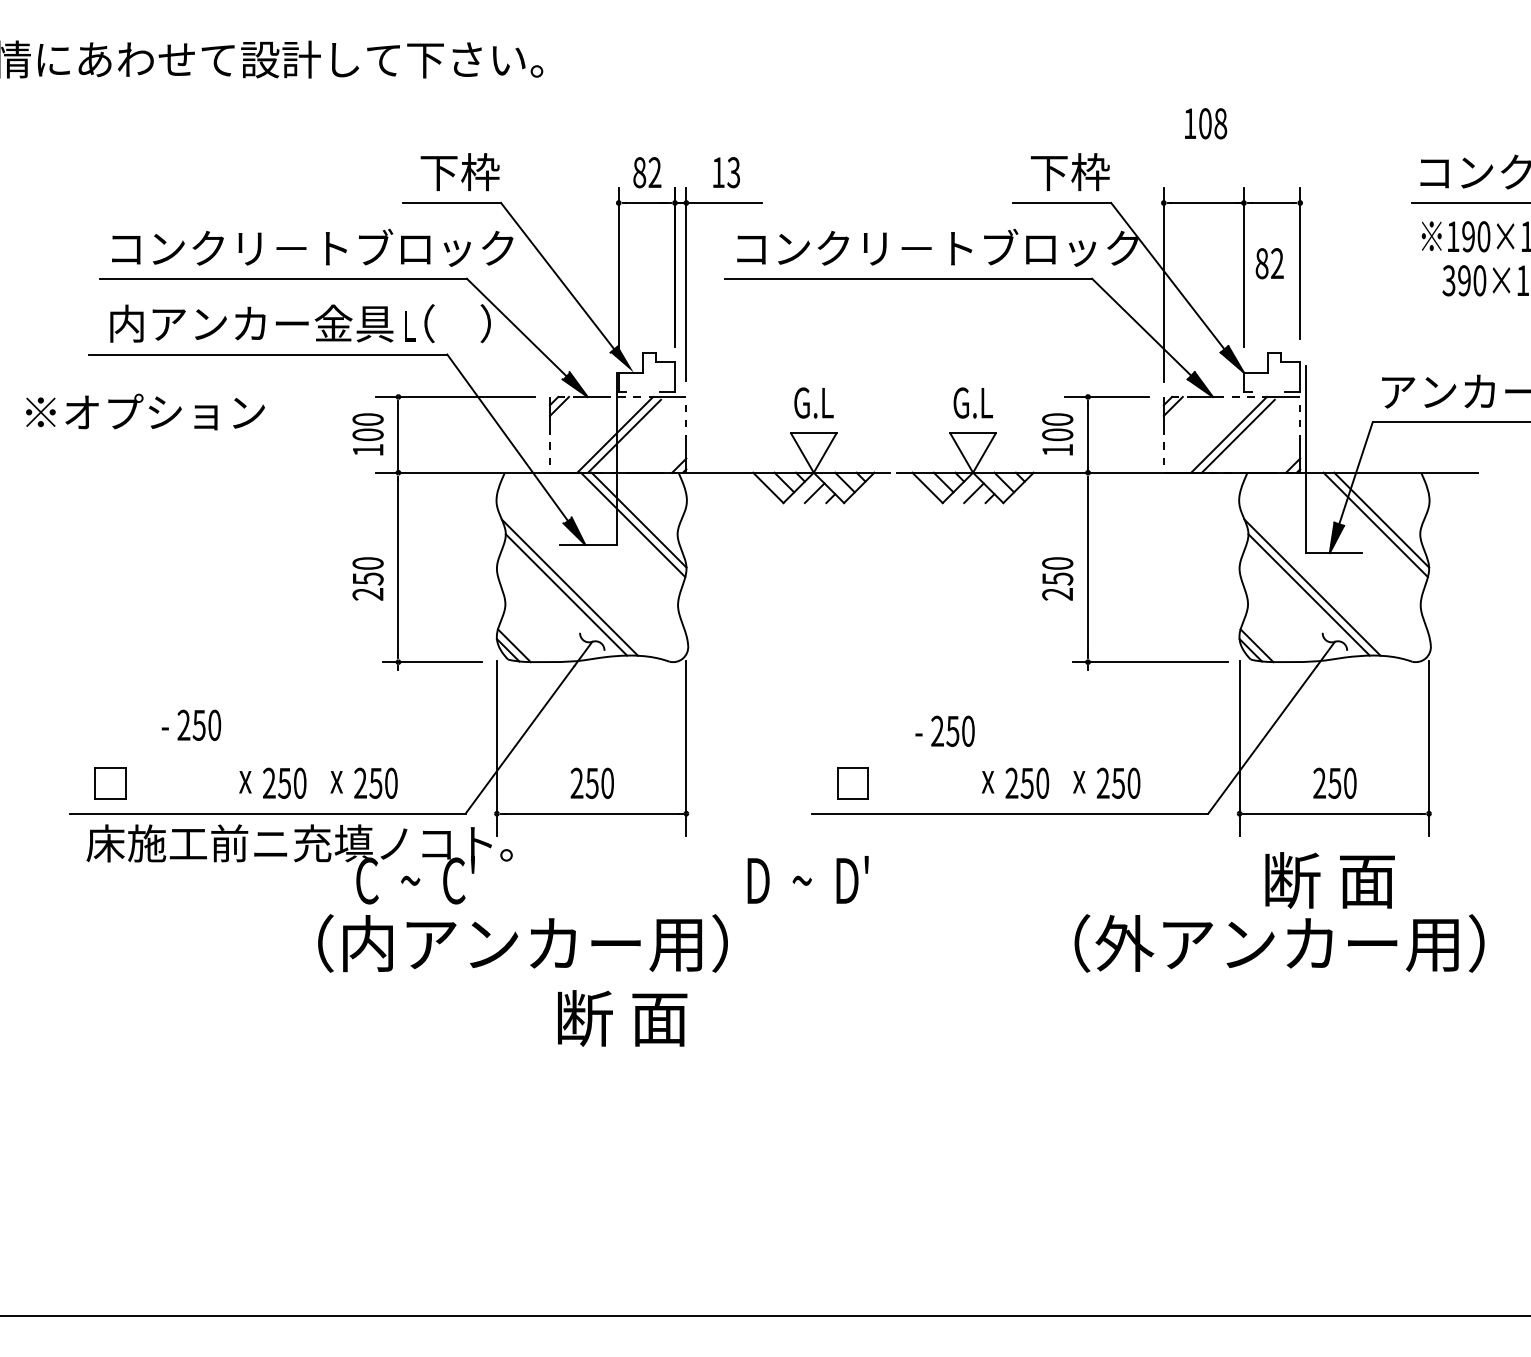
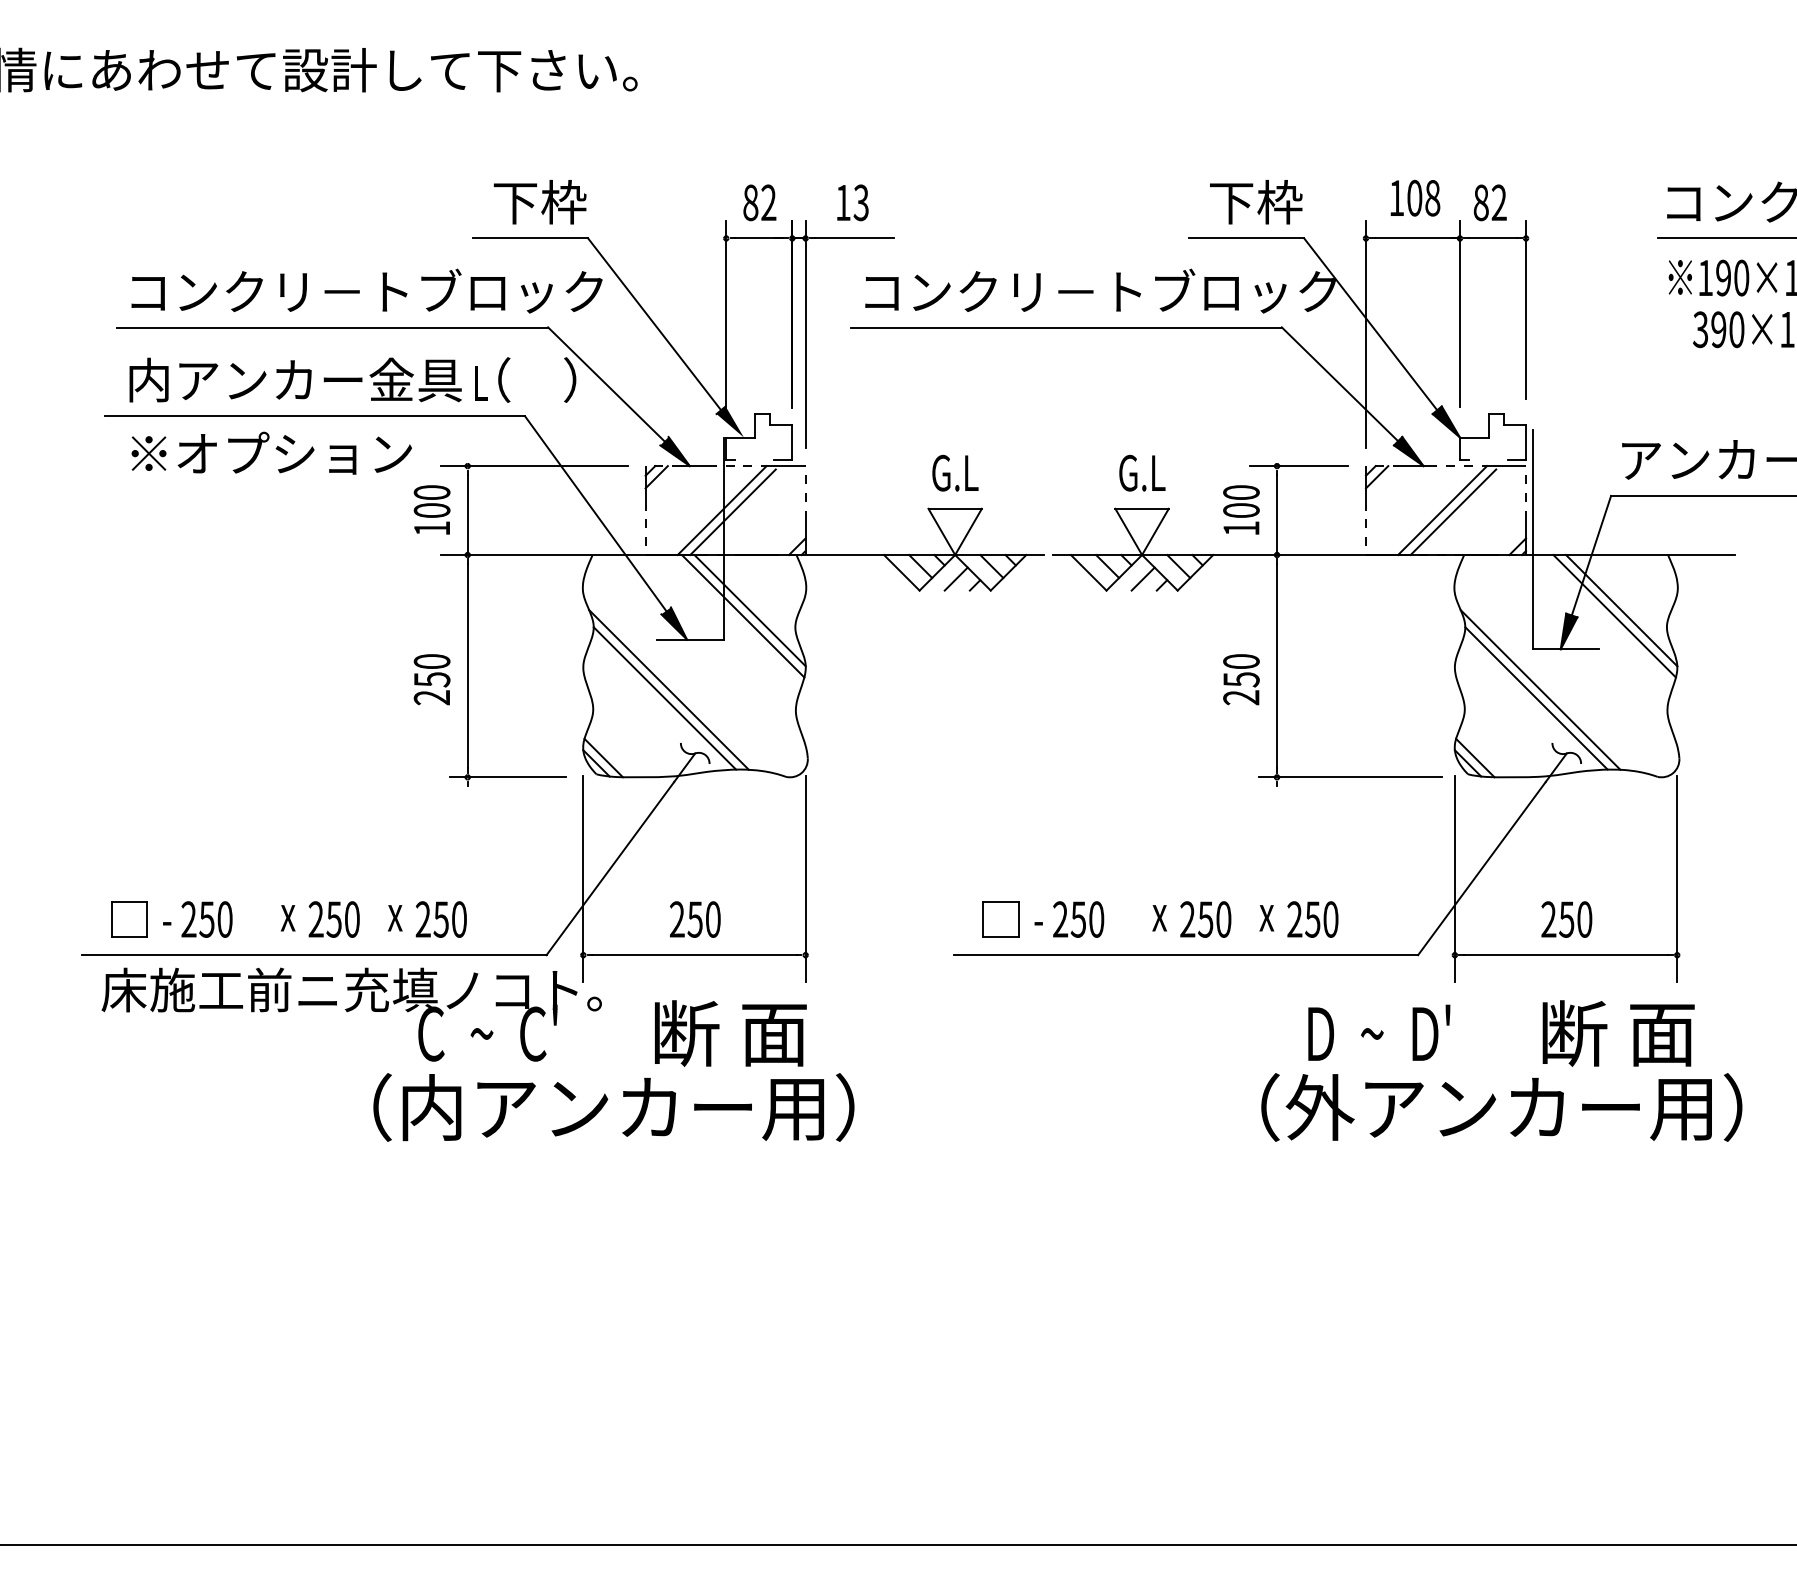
text: (1206, 123) -> (1416, 197), moved
text: (1269, 263) -> (1489, 202), moved
text: (145, 411) -> (271, 452), moved
text: (191, 724) -> (197, 918), moved
text: (944, 730) -> (1068, 918), moved
text: (807, 879) -> (1378, 1032), moved
text: (1329, 880) -> (1617, 1033), moved
text: (622, 1018) -> (730, 1033), moved

